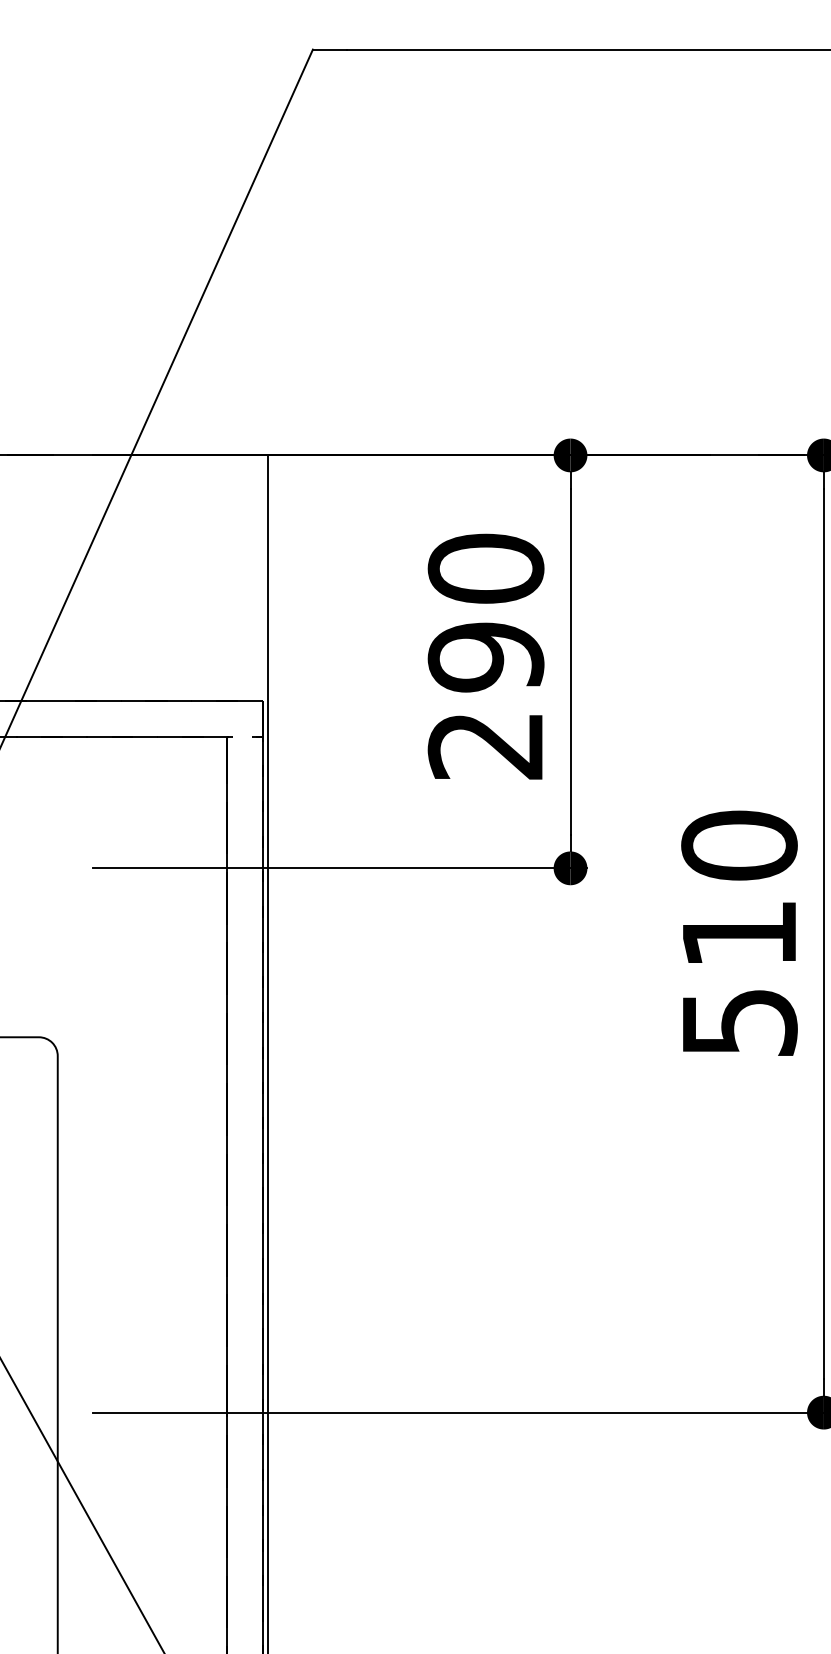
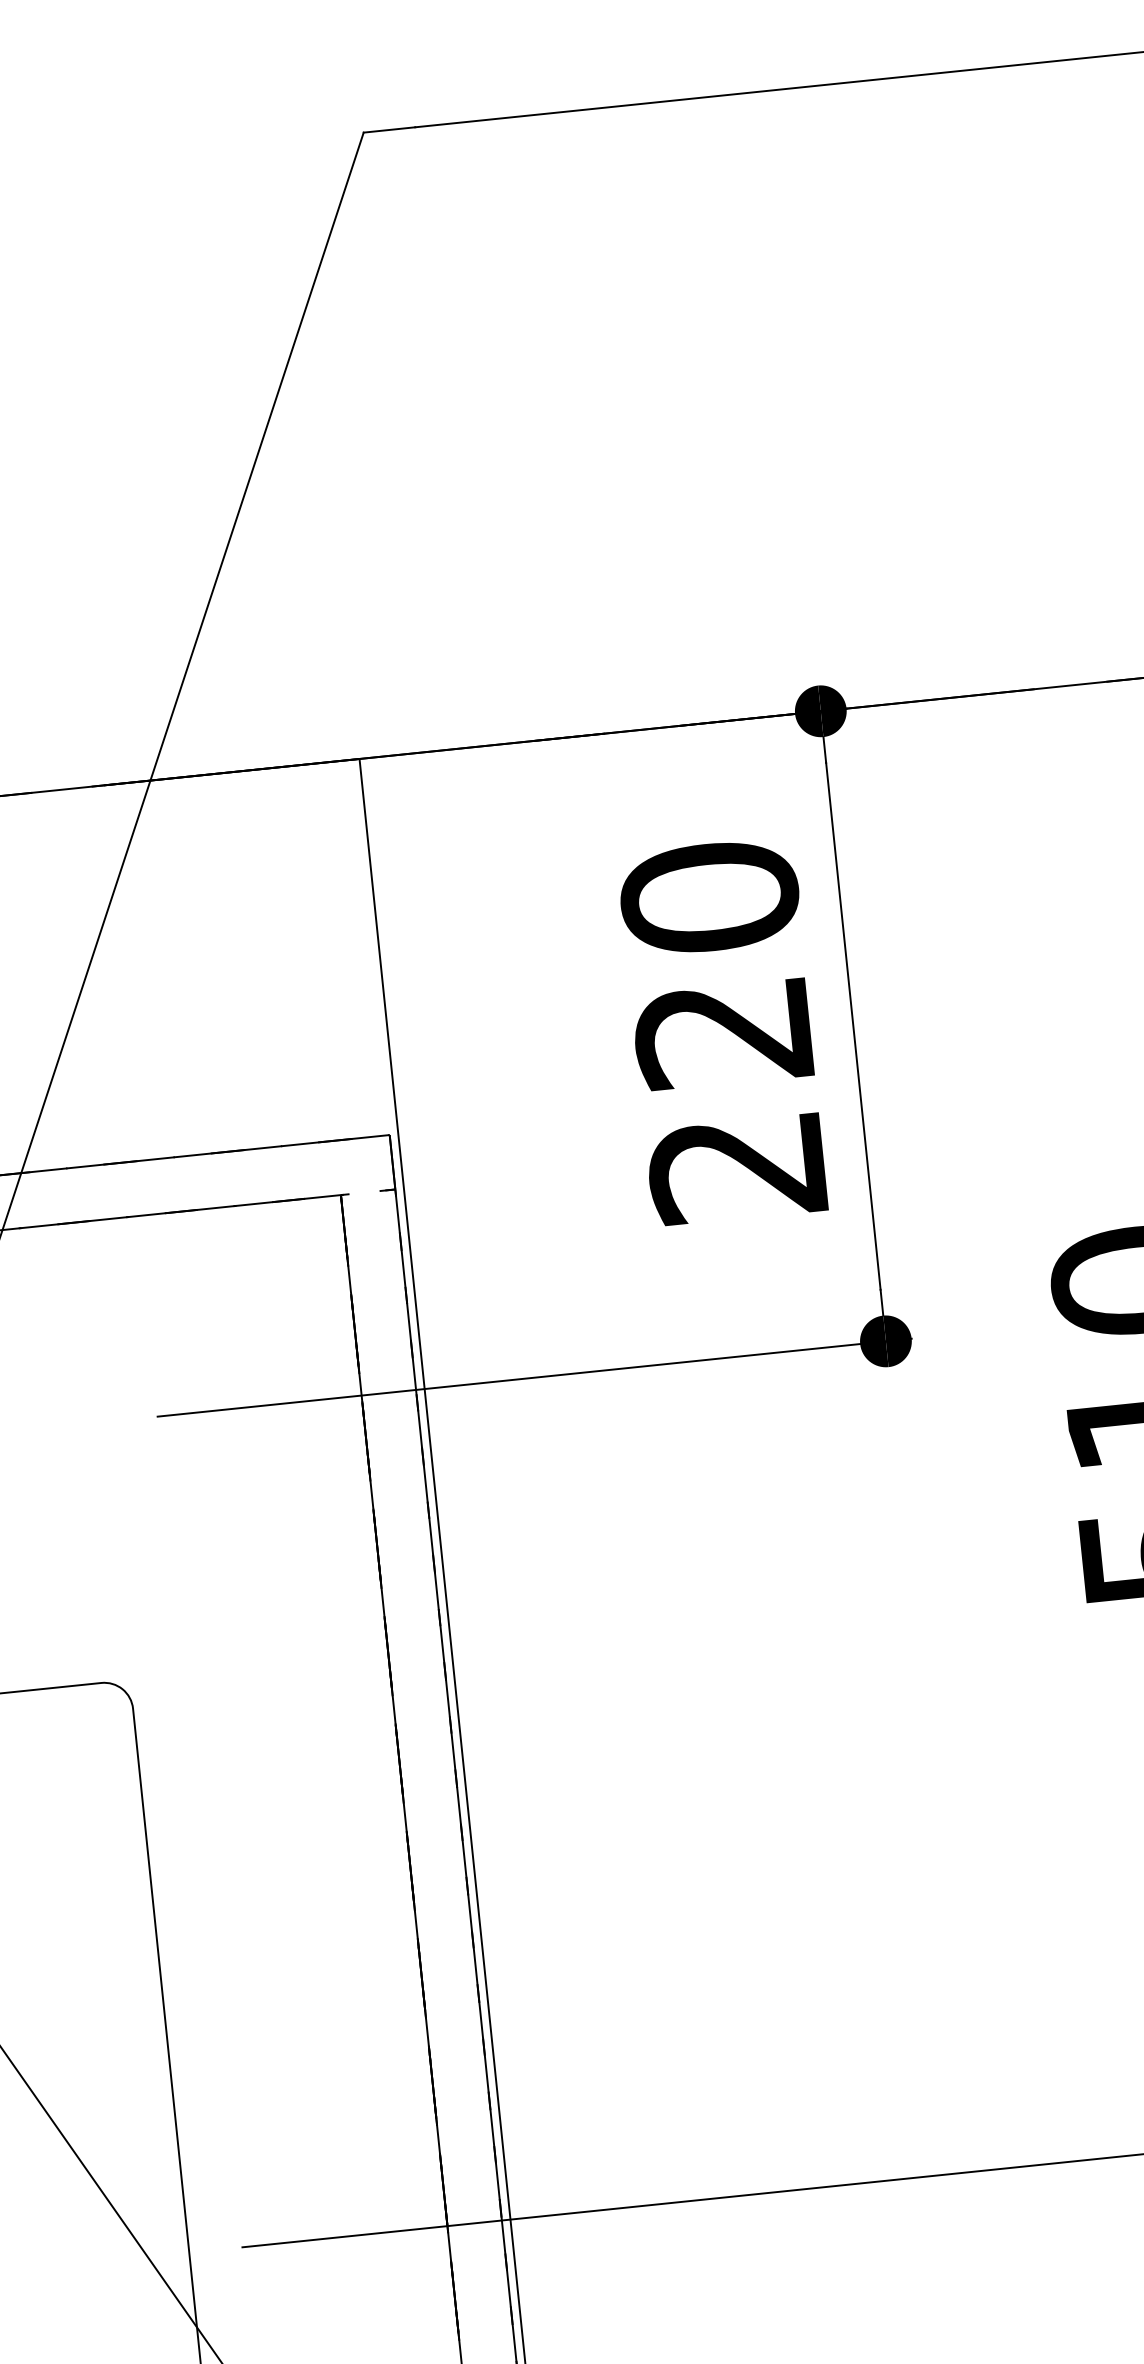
text: (485, 657) -> (722, 1033), 290 -> 220

